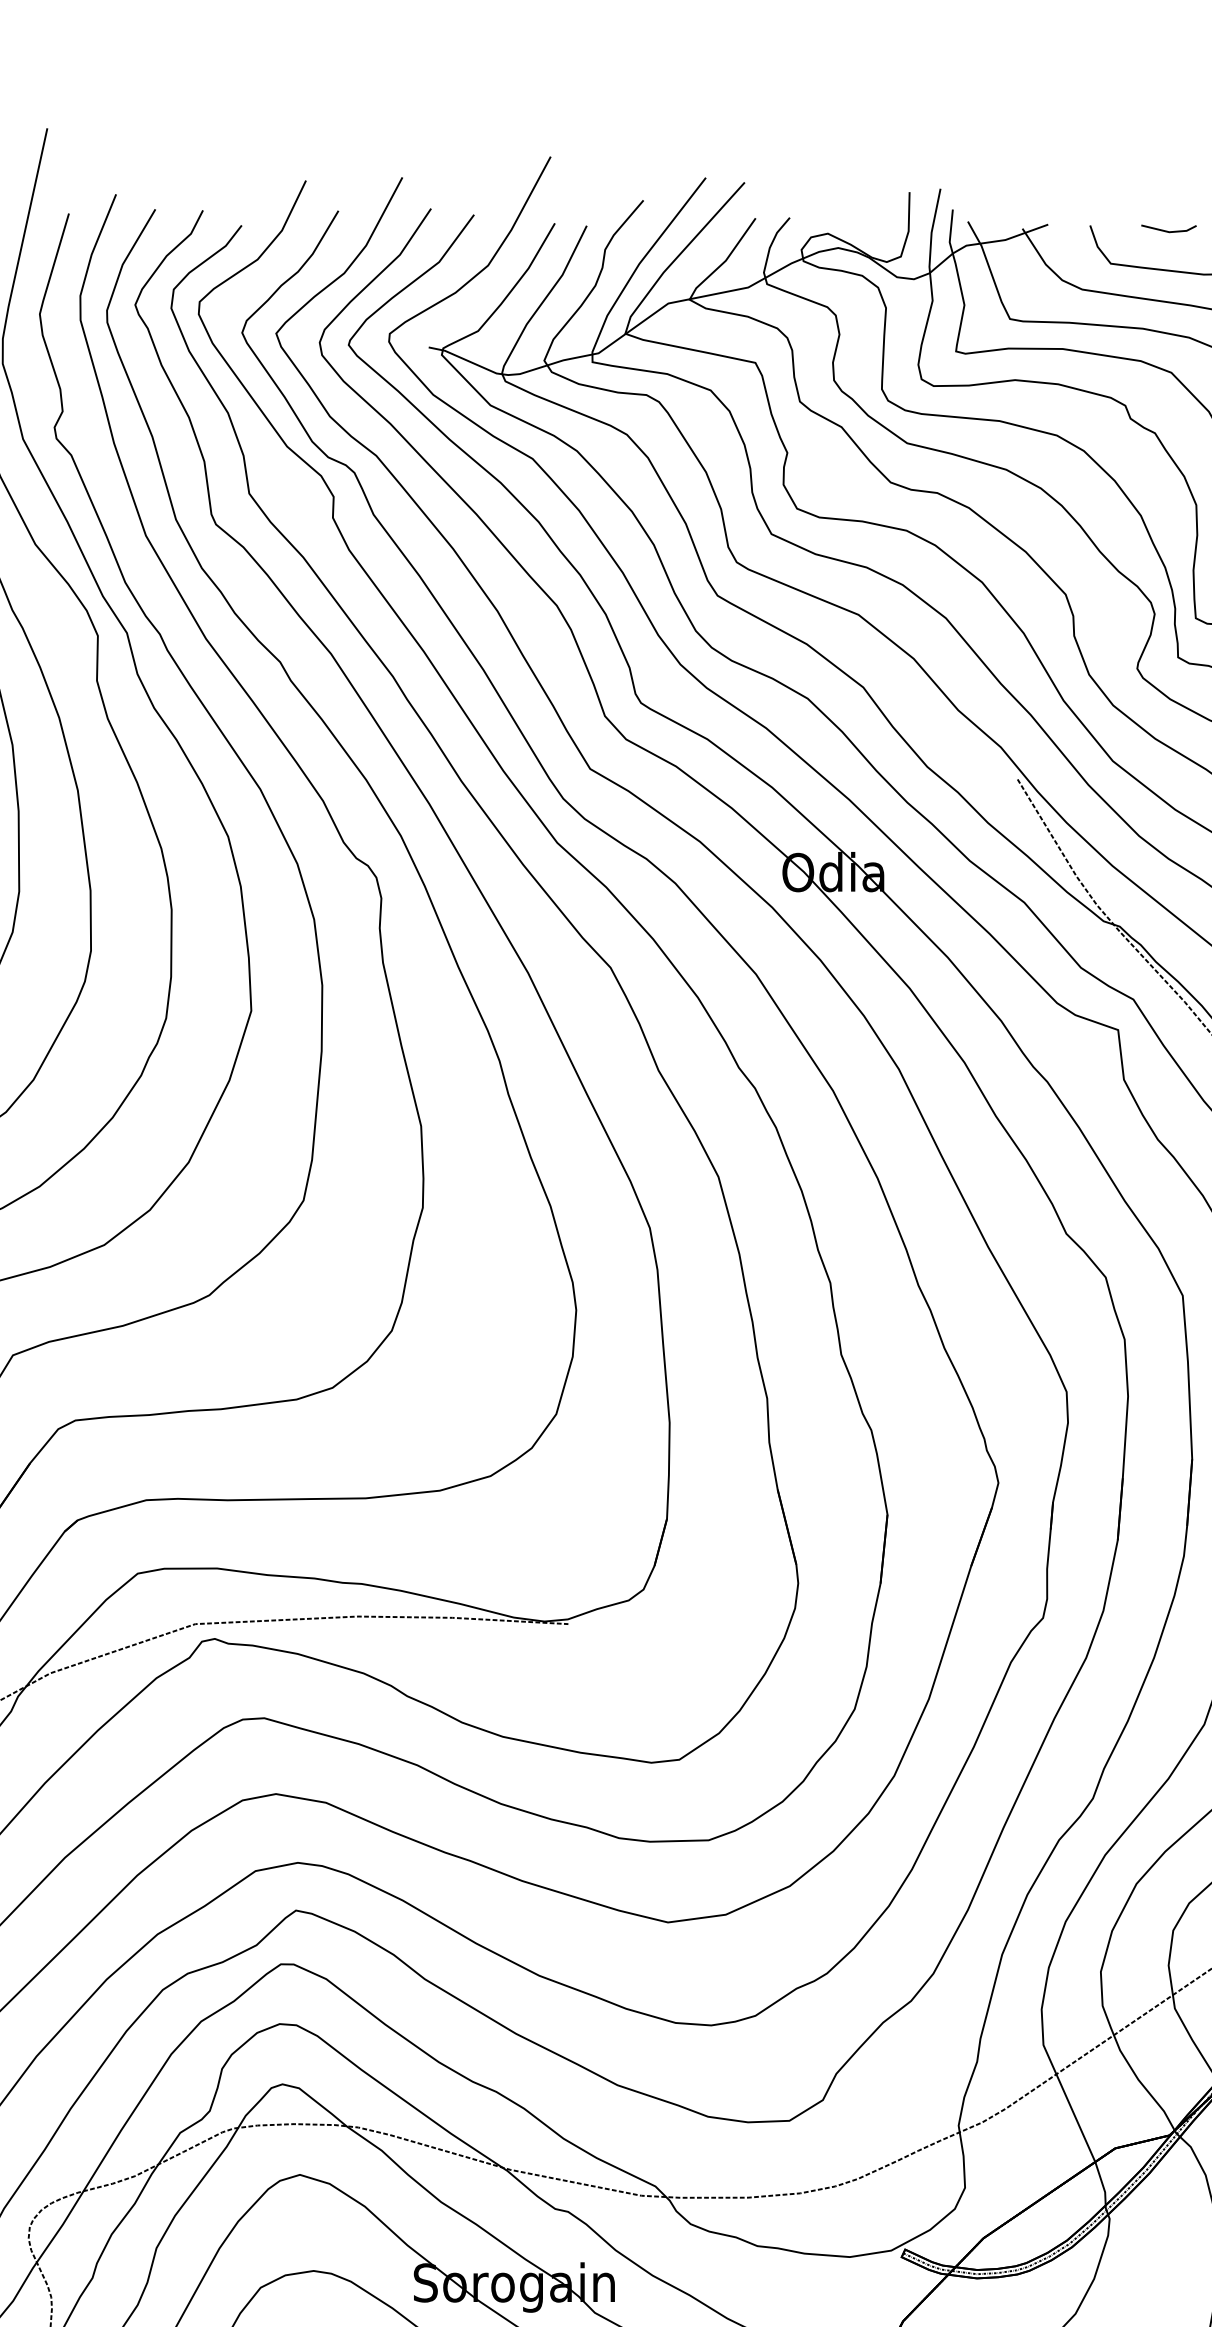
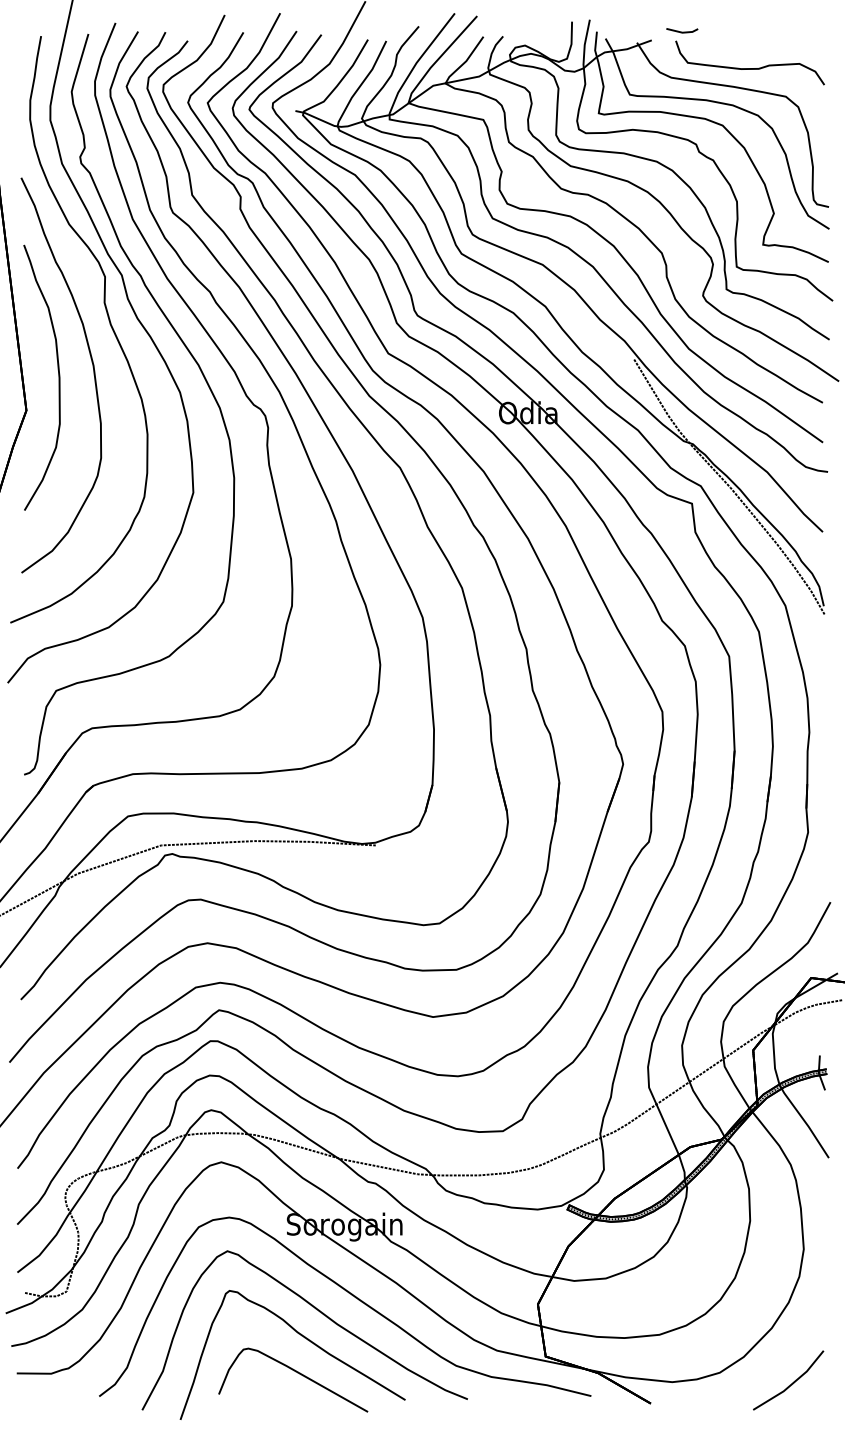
line: (1169, 230) -> (682, 31), moved

